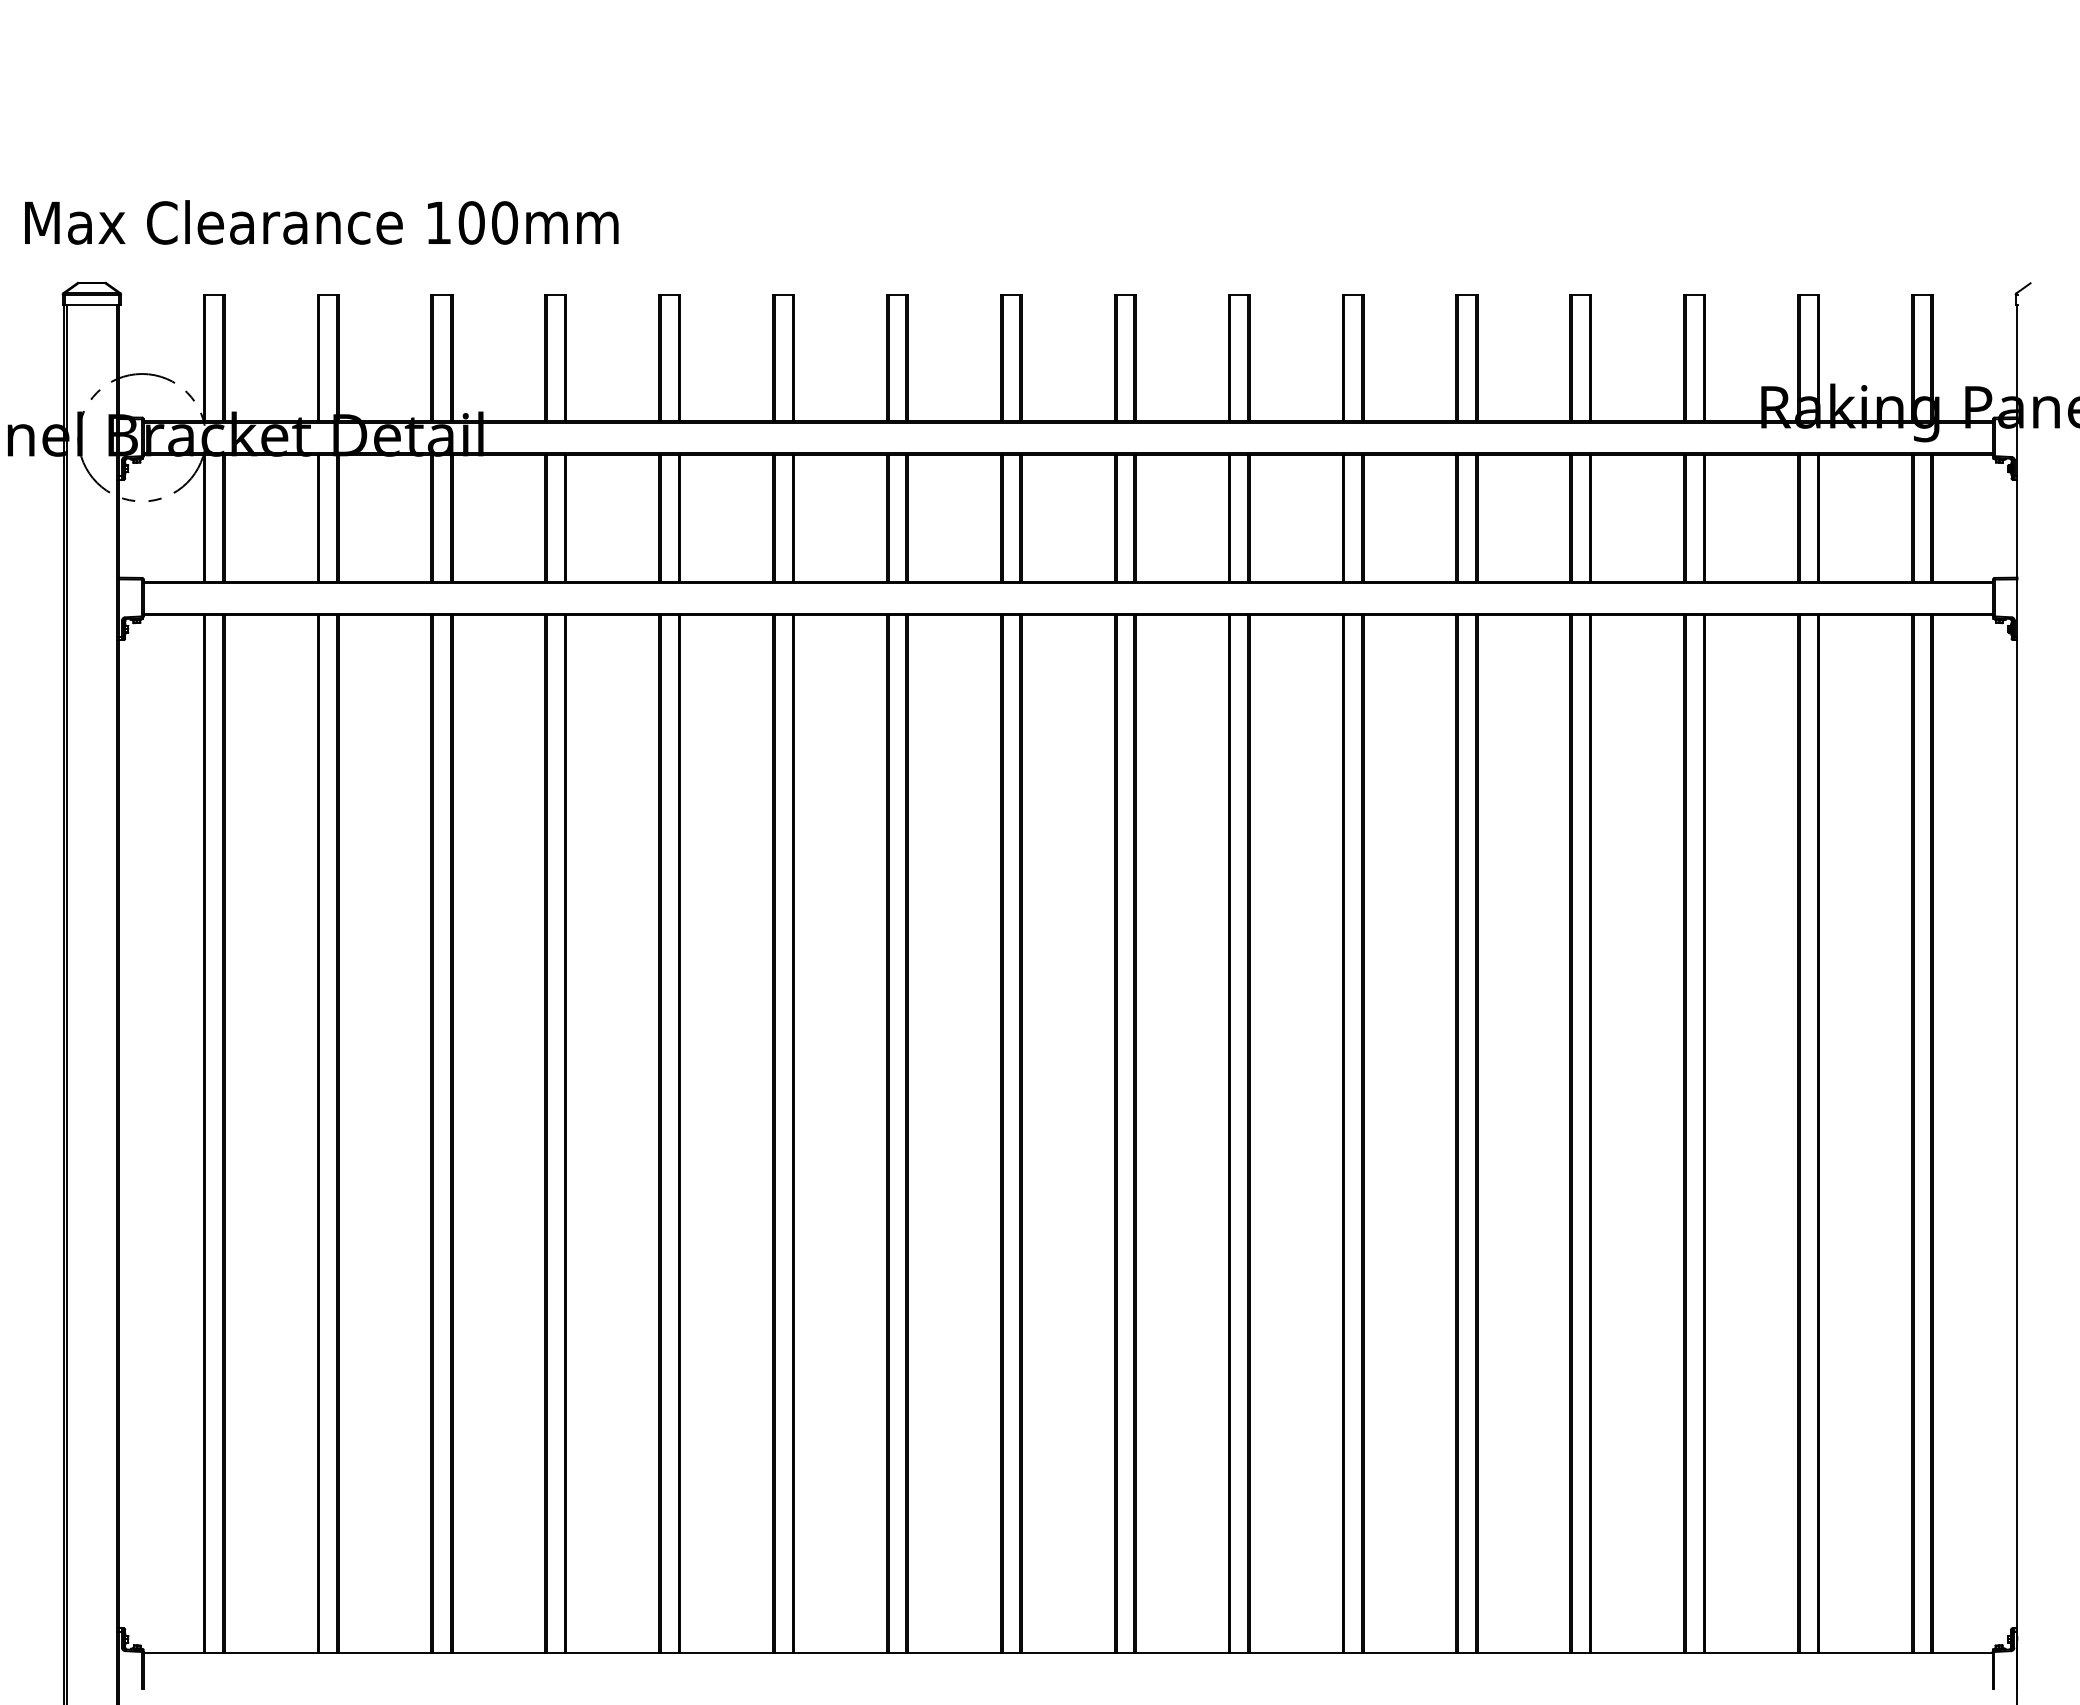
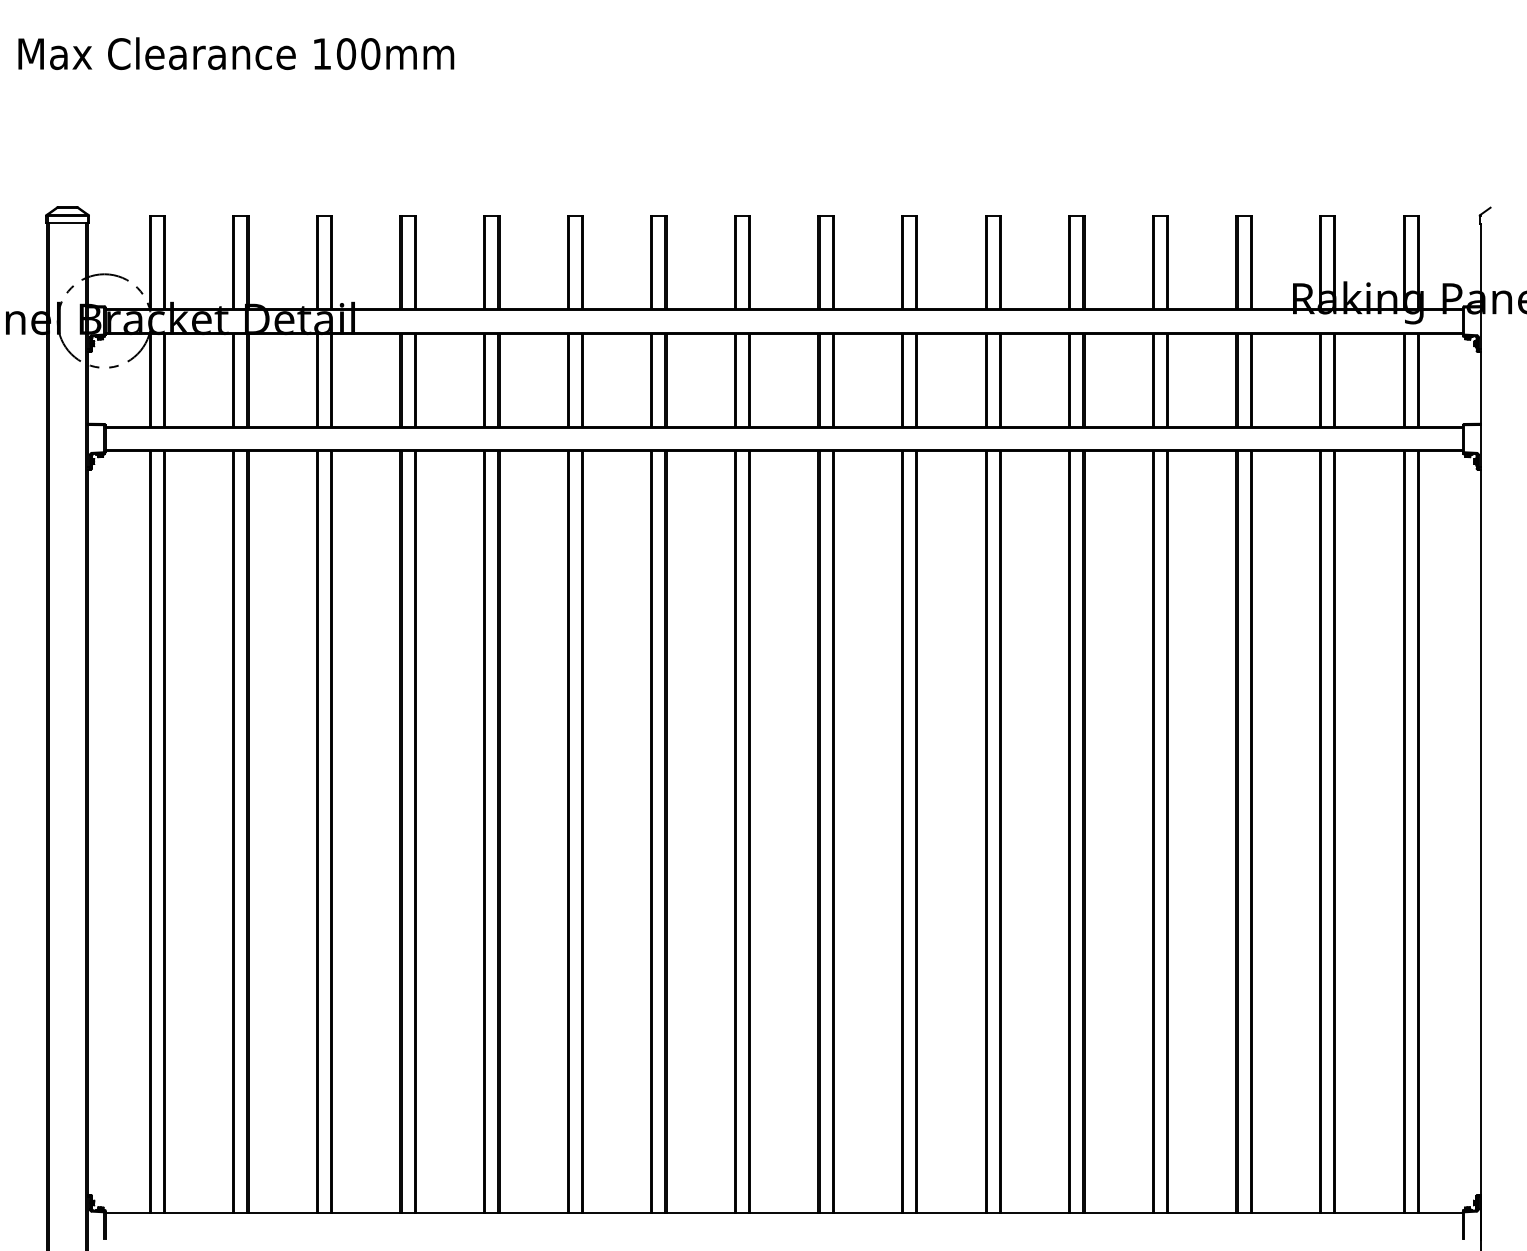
text: (321, 222) -> (236, 53), moved

